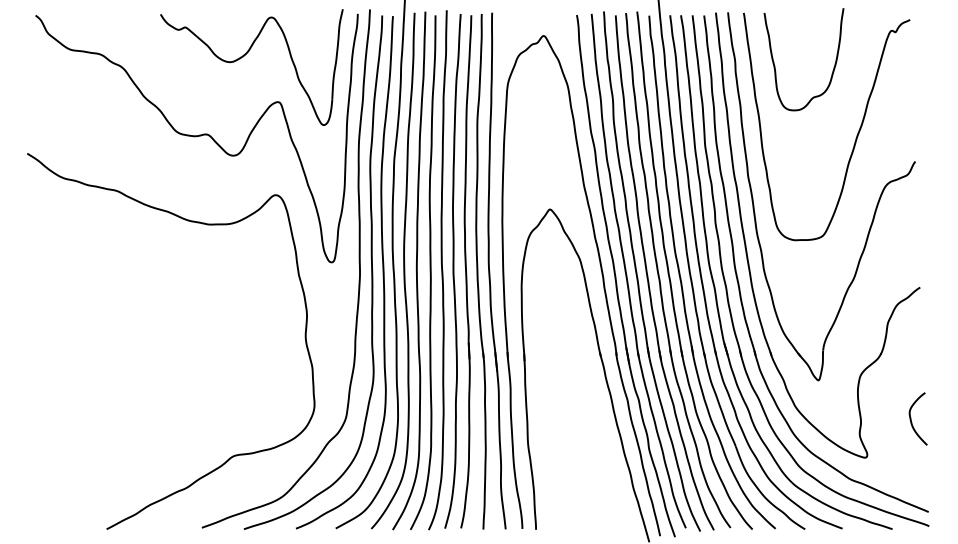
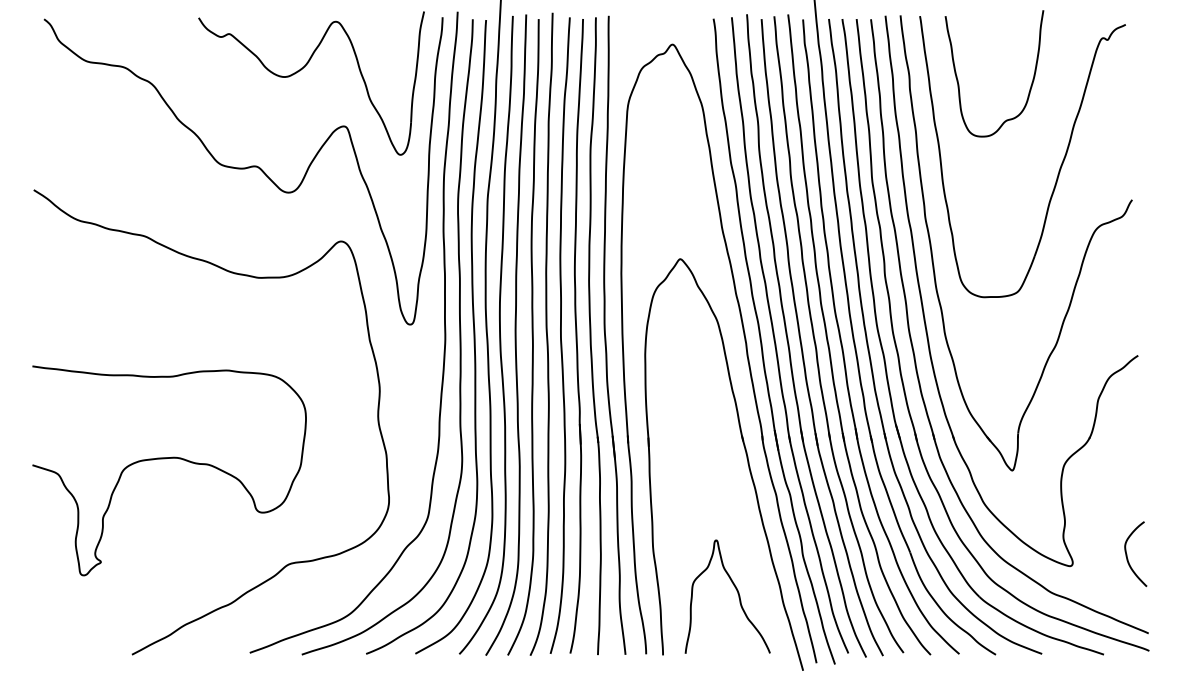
curve: (137, 371) -> (170, 459), added
curve: (911, 418) -> (1127, 553), moved
curve: (596, 482) -> (737, 596), added

